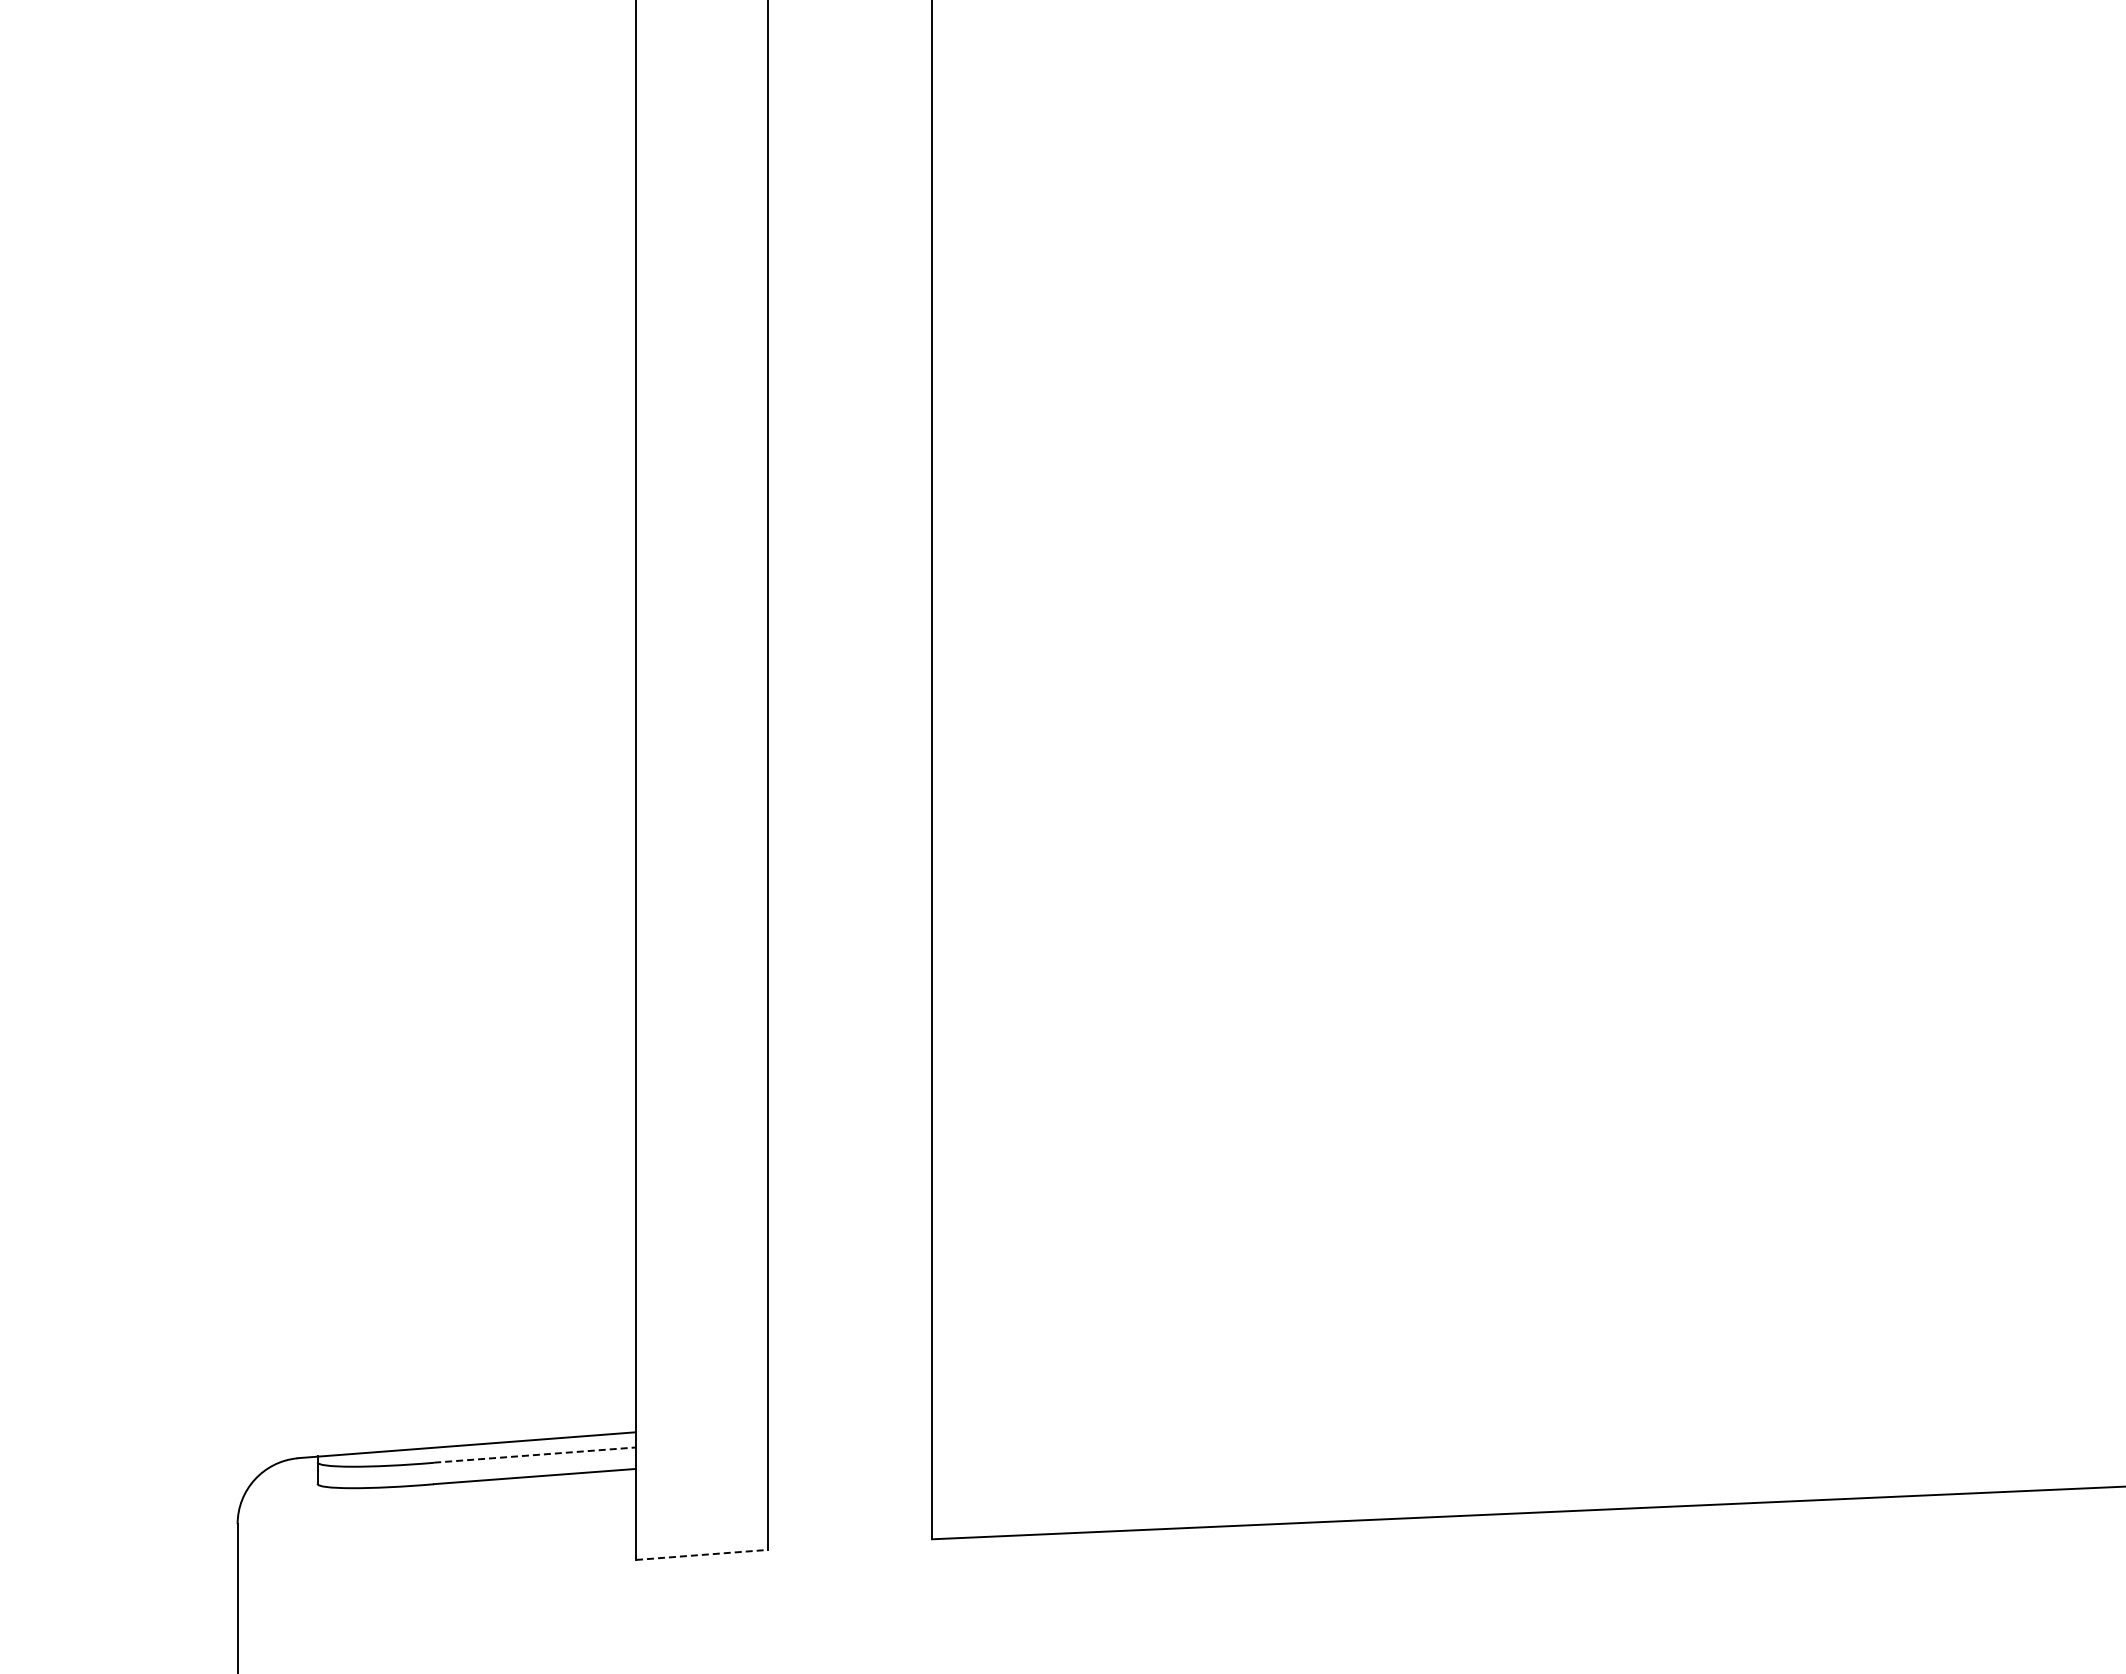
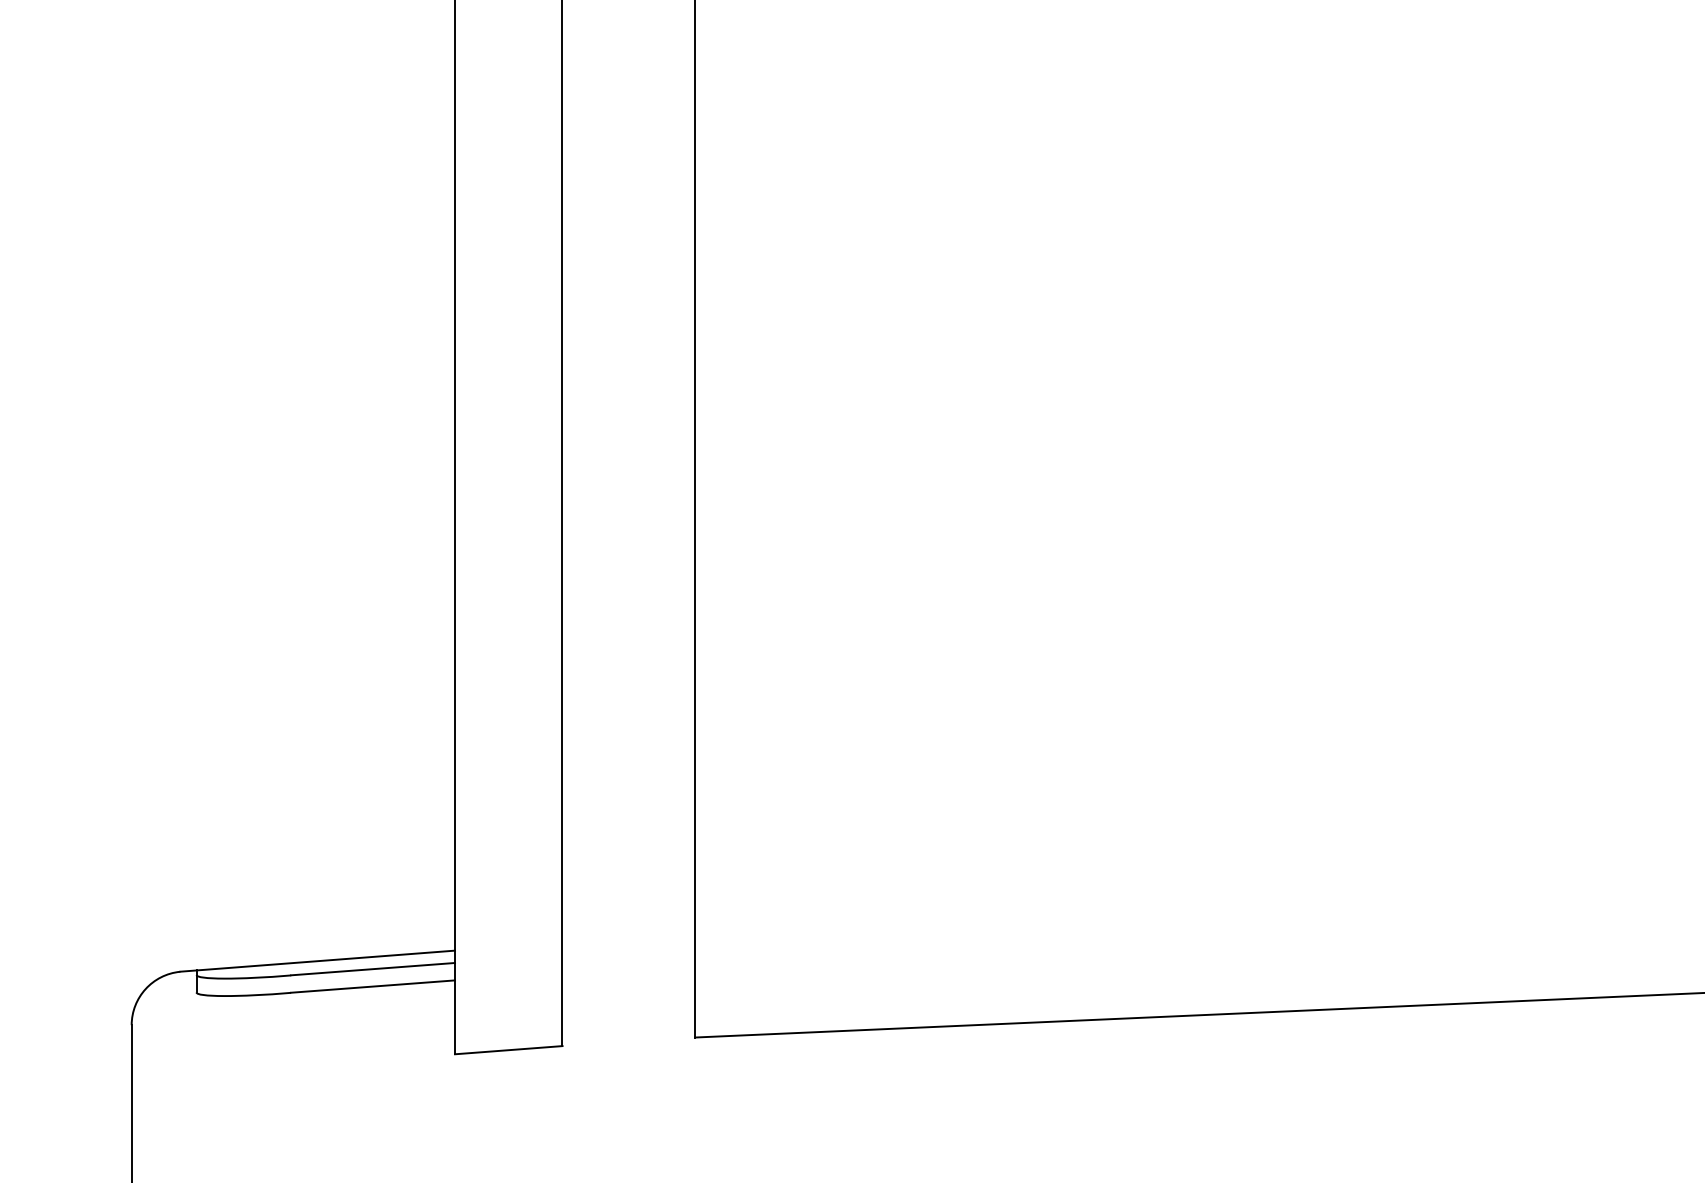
line: (535, 1455) -> (373, 969), dashed -> solid
line: (702, 1554) -> (508, 1049), dashed -> solid

